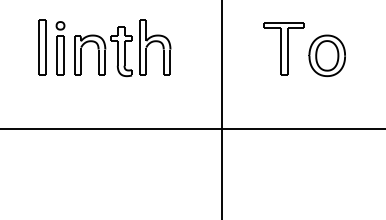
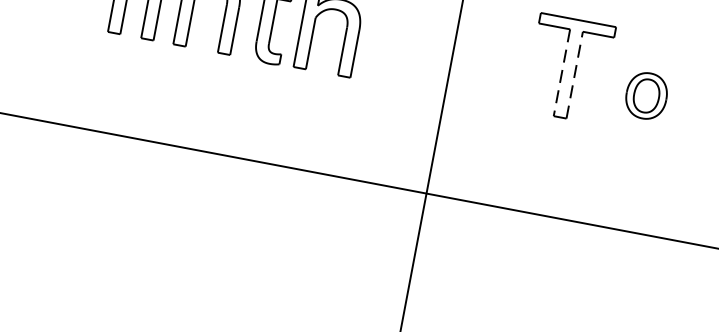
line: (280, 51) -> (561, 71), solid -> dashed
line: (287, 51) -> (574, 74), solid -> dashed
part: (326, 55) -> (645, 95), size x0.6

